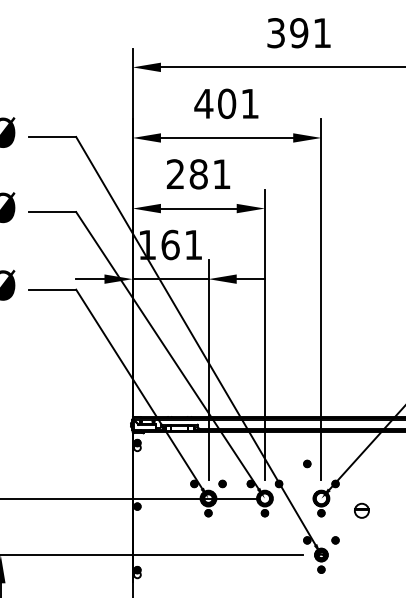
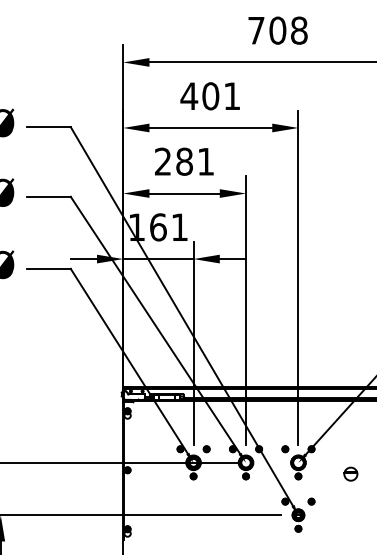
text: (299, 33) -> (278, 30), 391 -> 708
part: (307, 463) -> (285, 448), moved
part: (361, 510) -> (350, 473), moved

